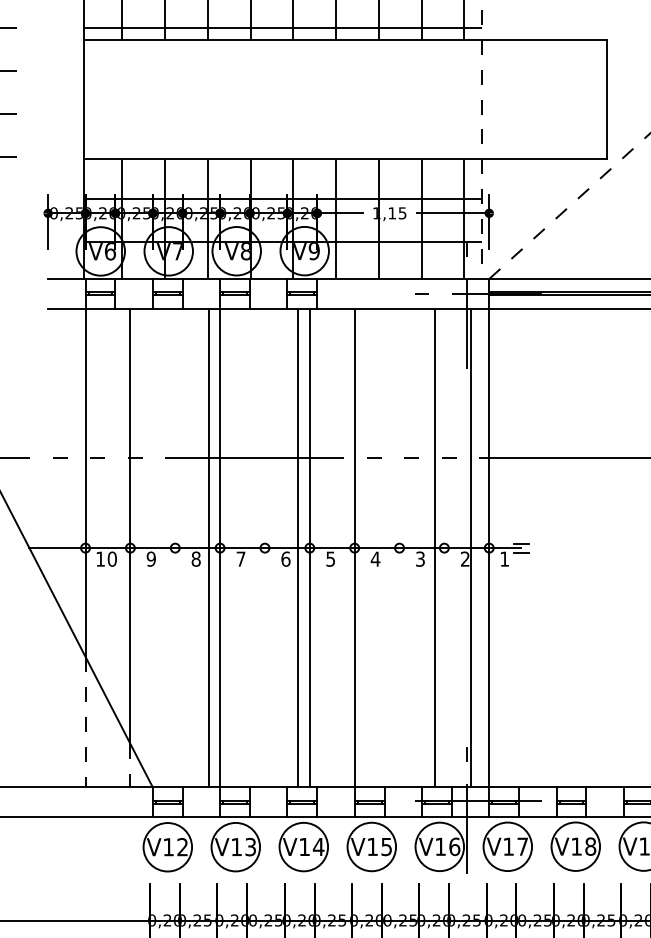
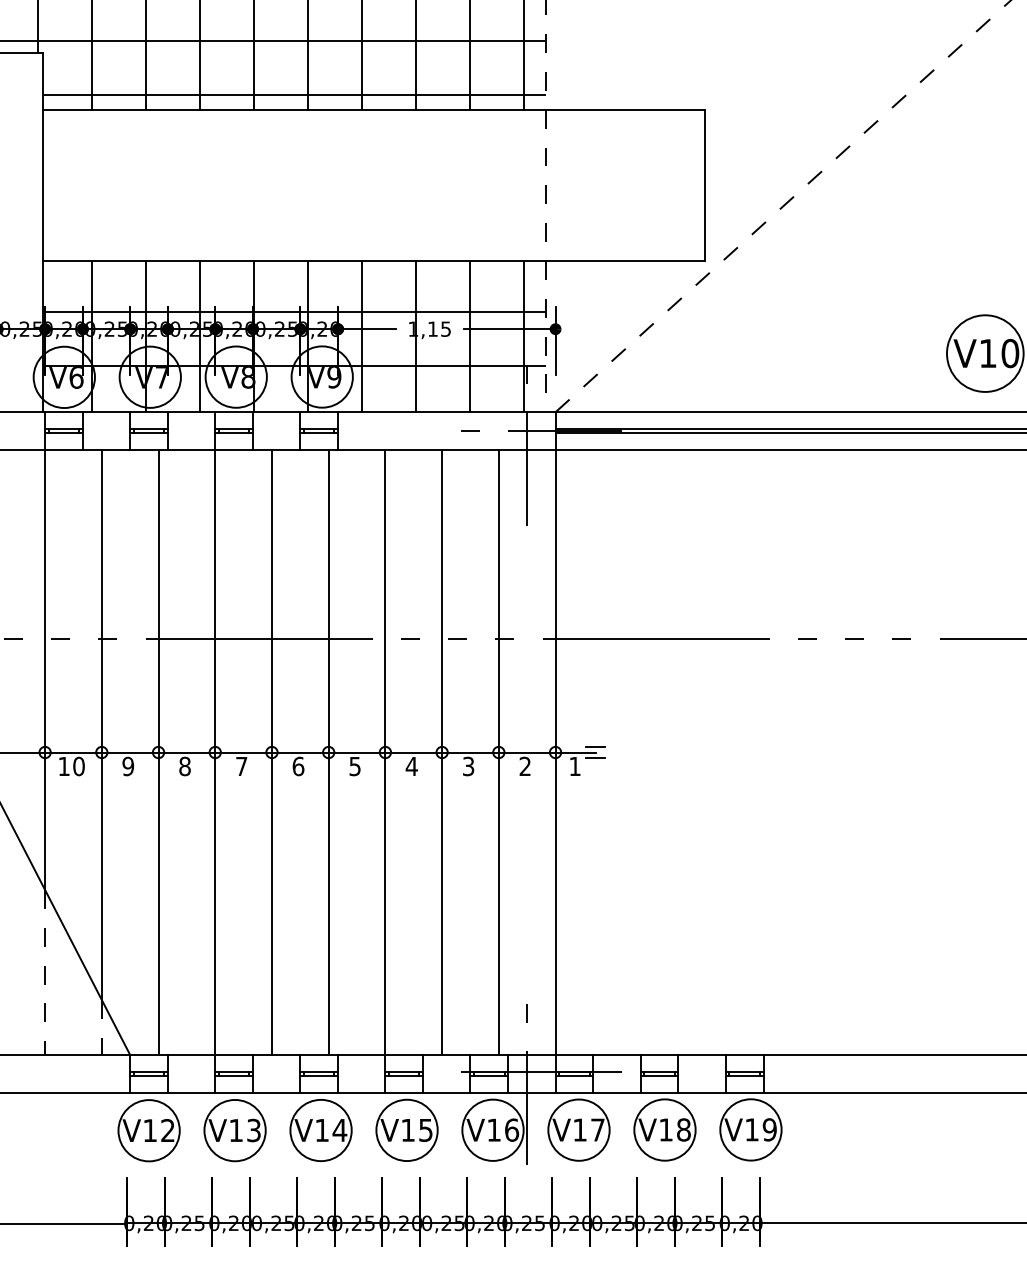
line: (209, 548) -> (158, 752), moved
line: (297, 548) -> (271, 752), moved
line: (435, 548) -> (442, 752), moved
line: (470, 548) -> (498, 752), moved

